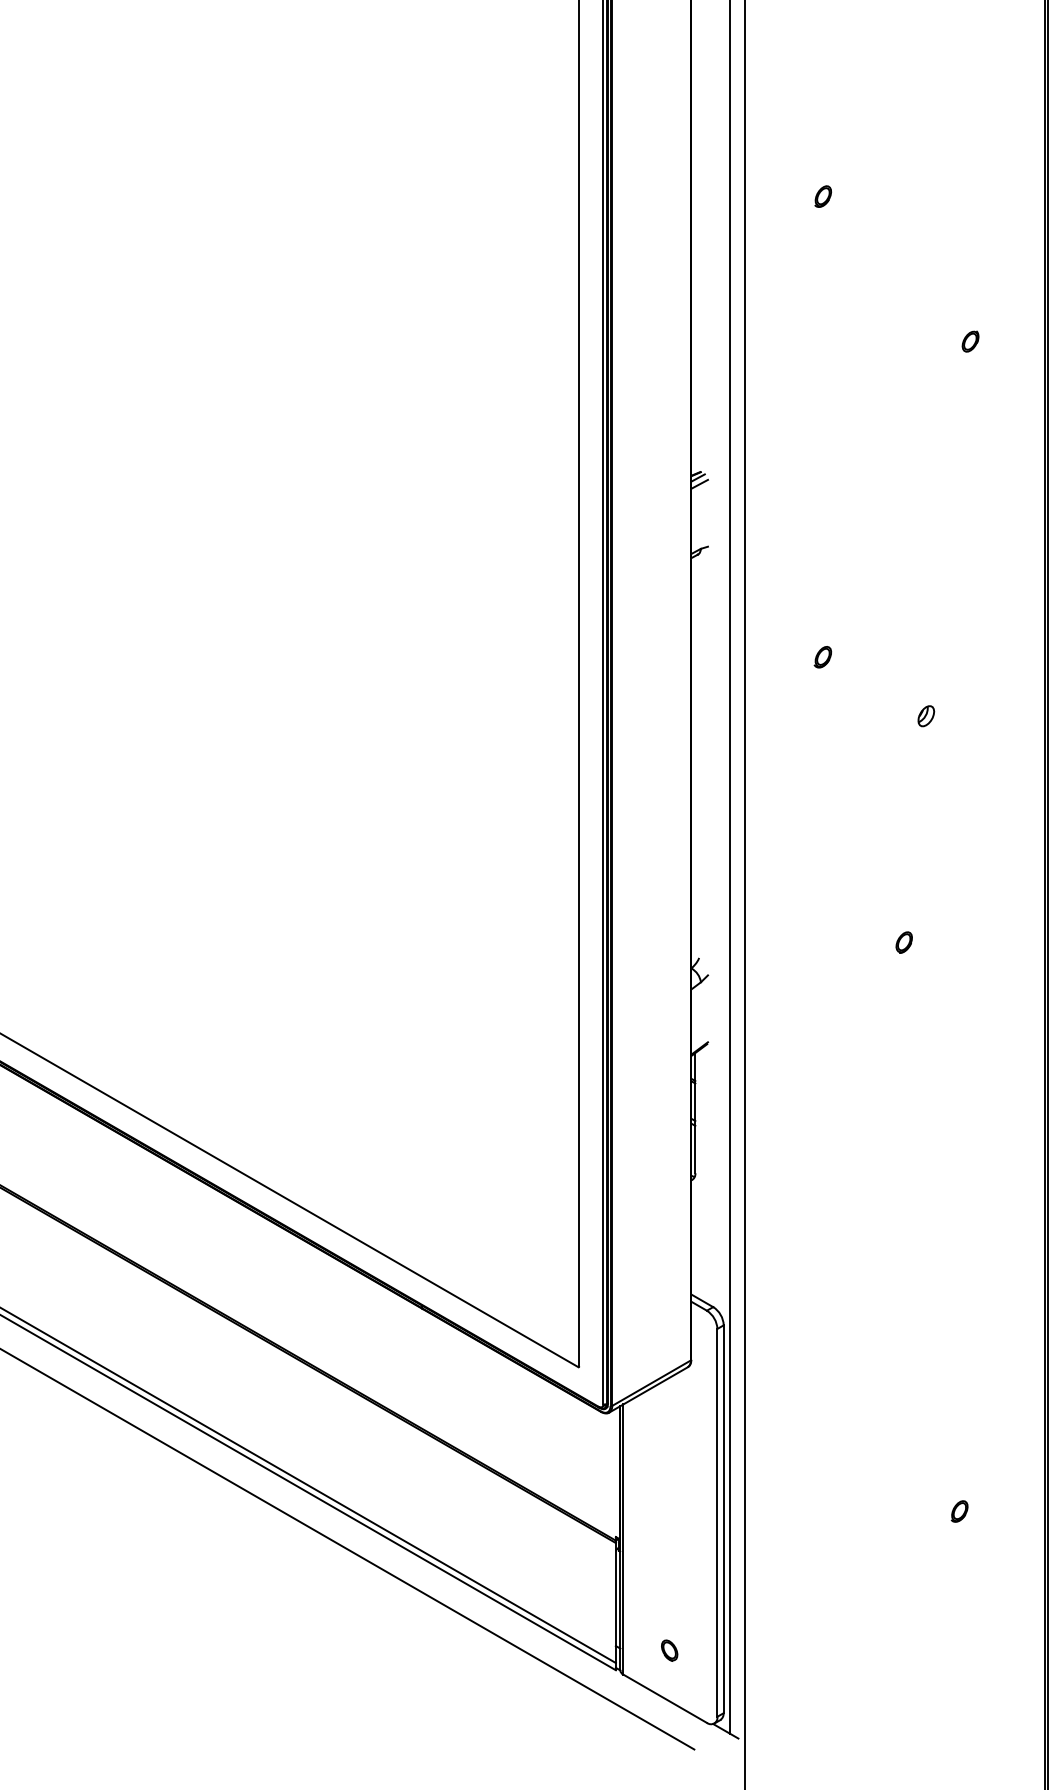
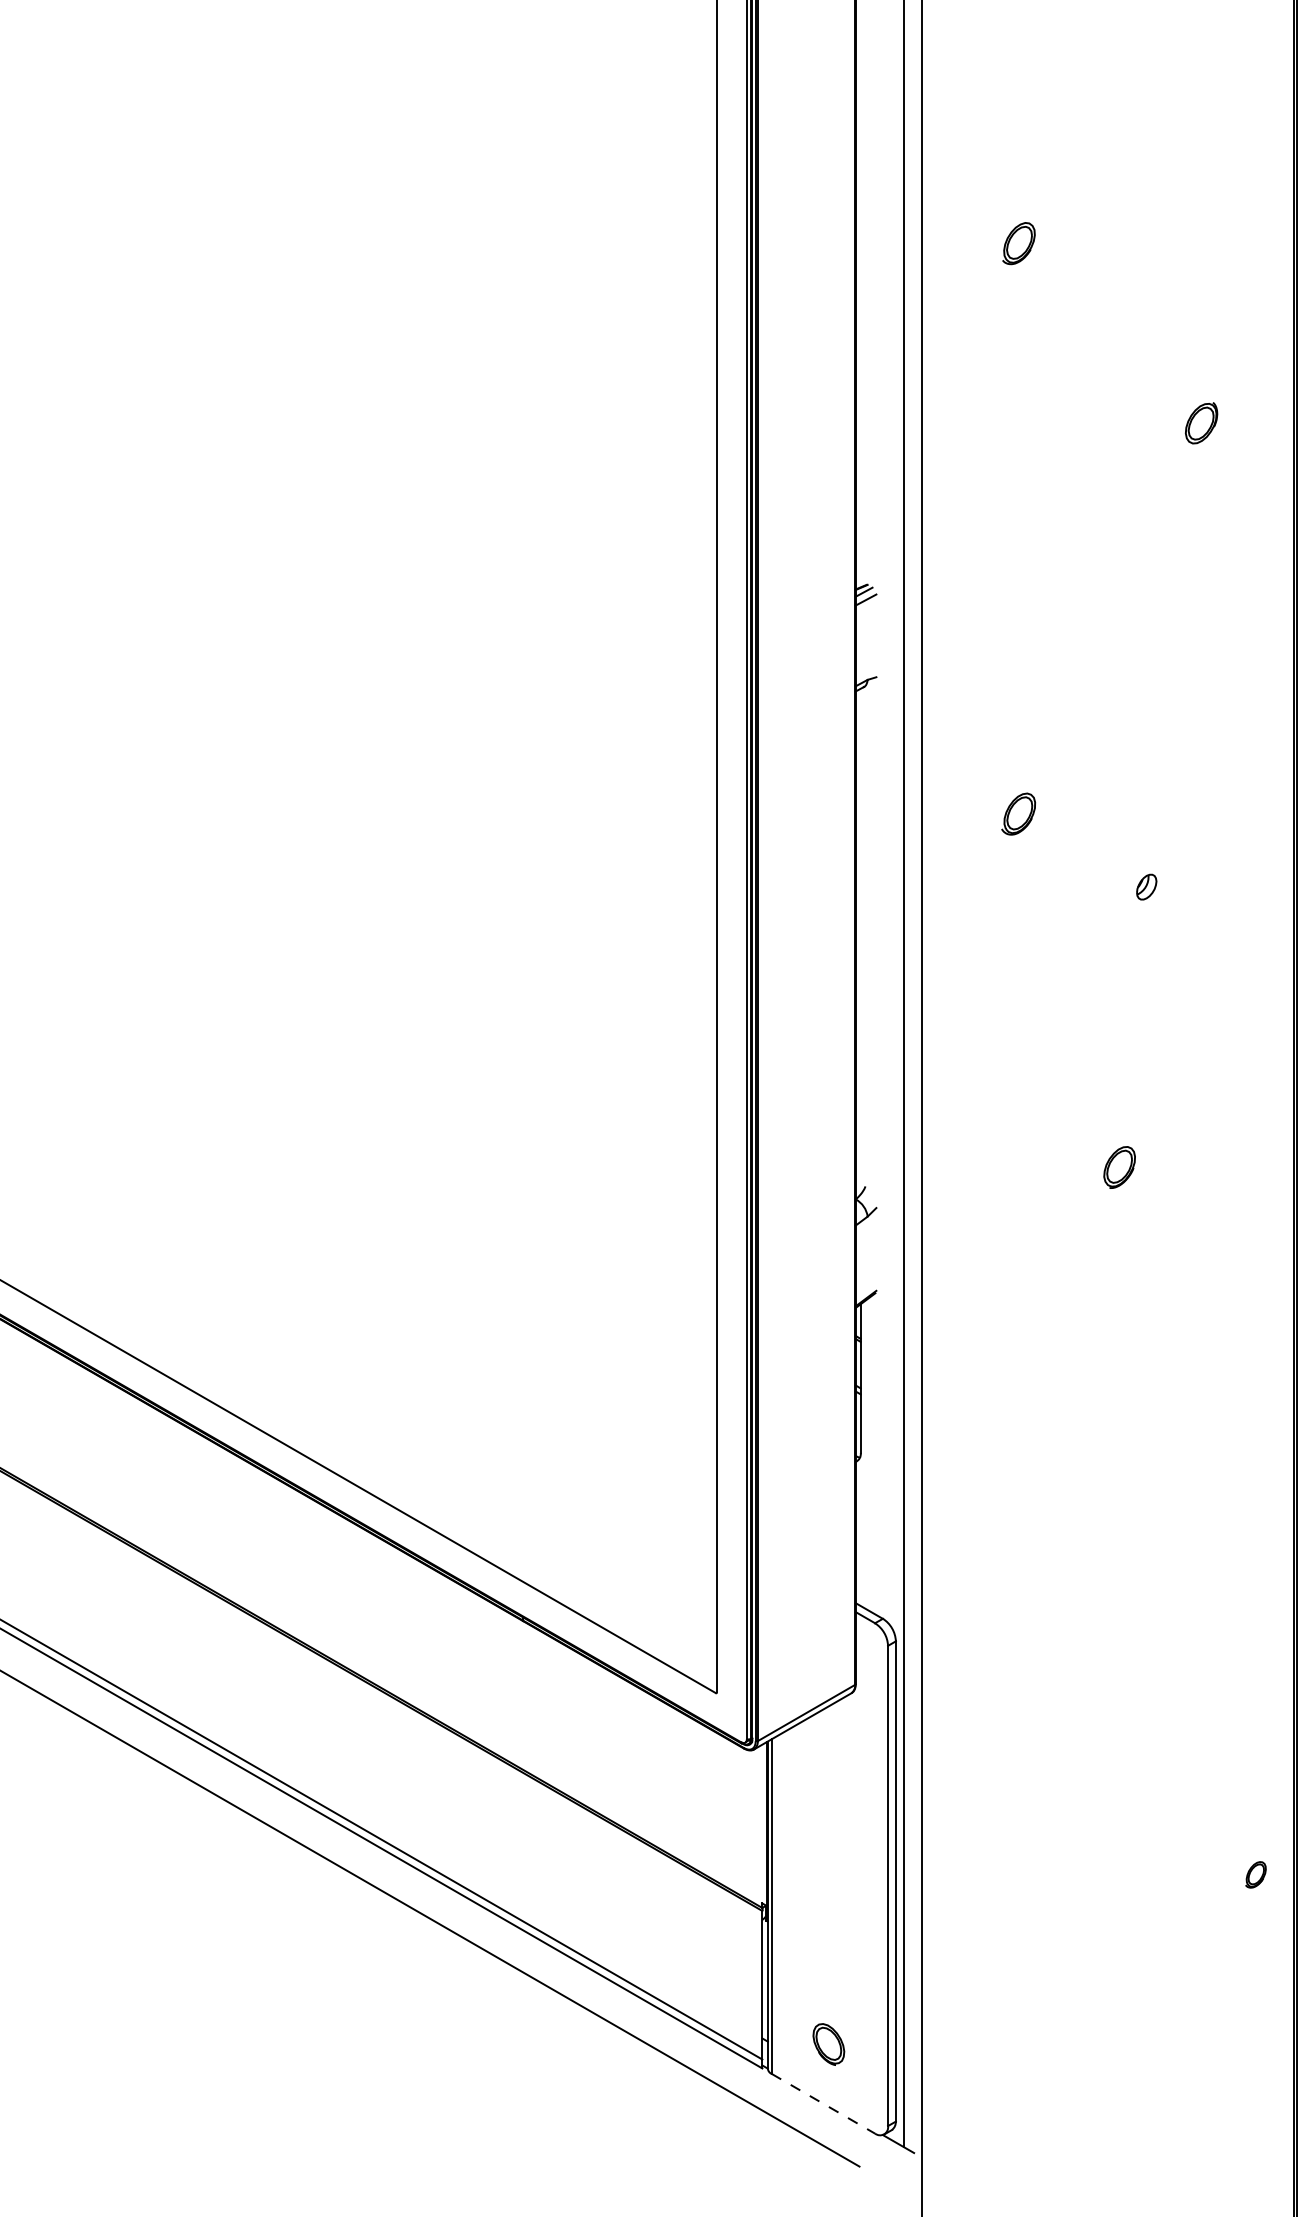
part: (822, 196) -> (1018, 243), size x1.6
part: (970, 340) -> (1201, 422), size x1.6
part: (822, 656) -> (1018, 813), size x1.6
part: (903, 942) -> (1118, 1167), size x1.6
part: (959, 1511) -> (1255, 1874), moved
part: (669, 1650) -> (828, 2043), size x1.6
line: (665, 1698) -> (823, 2103), solid -> dashed

